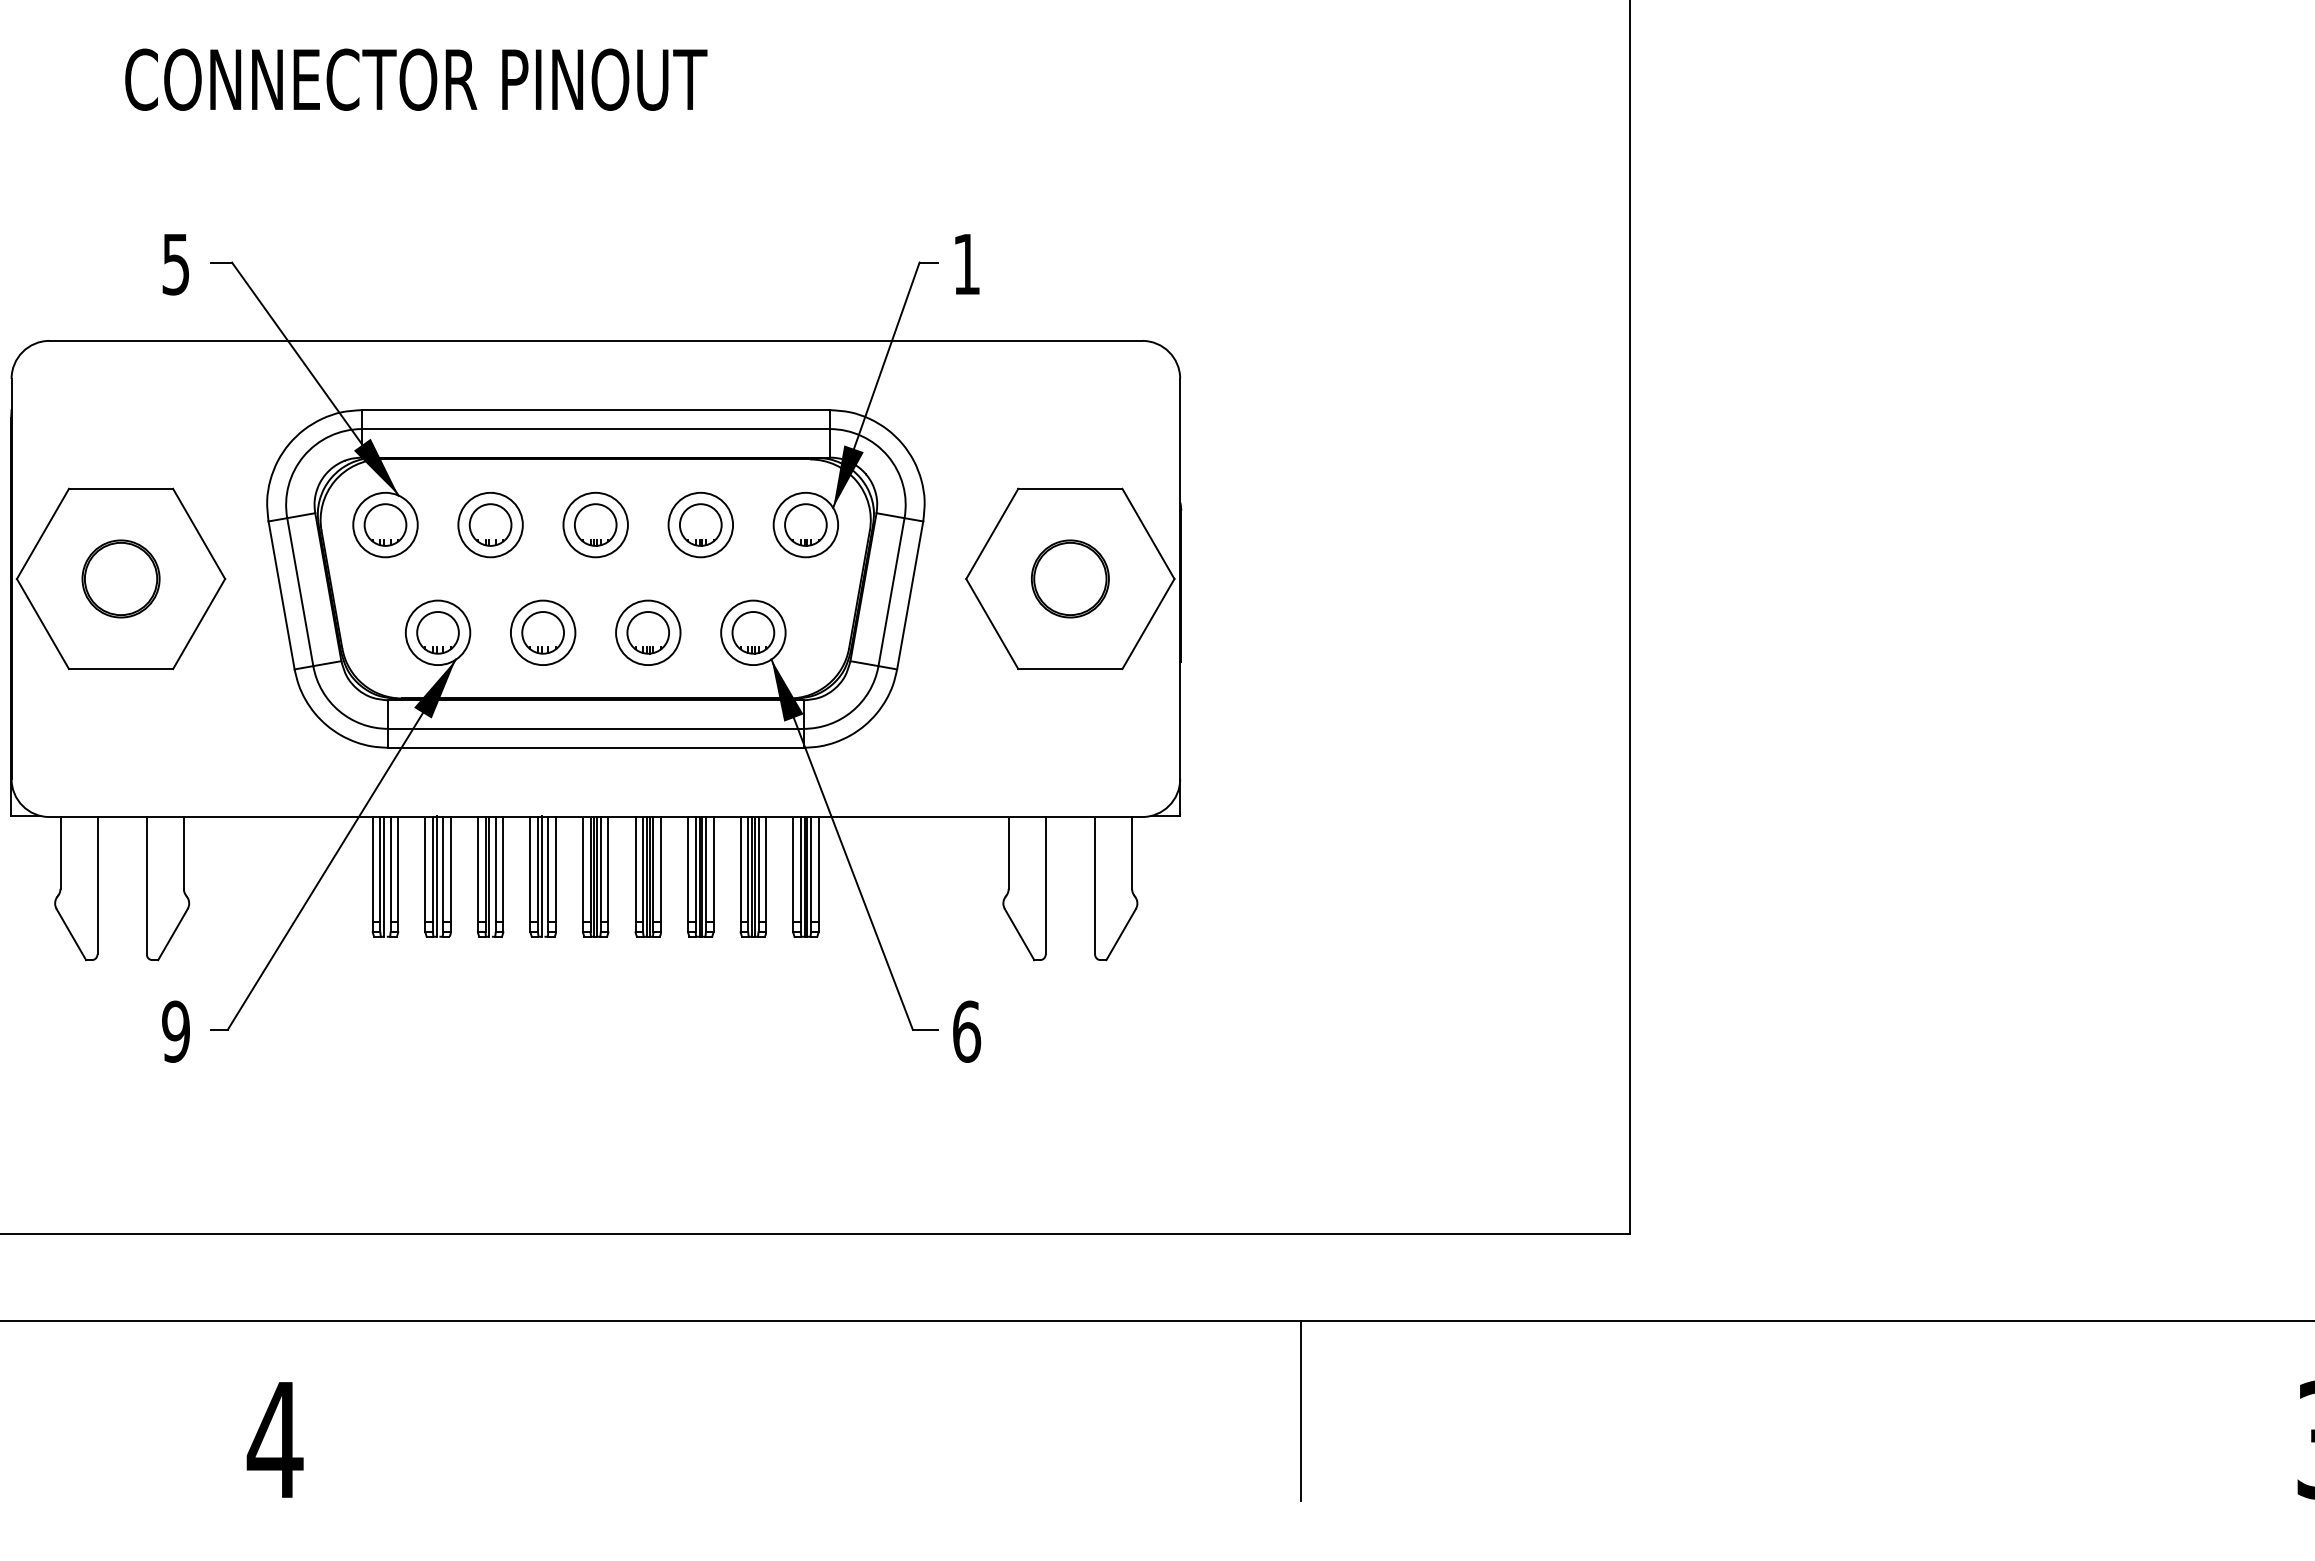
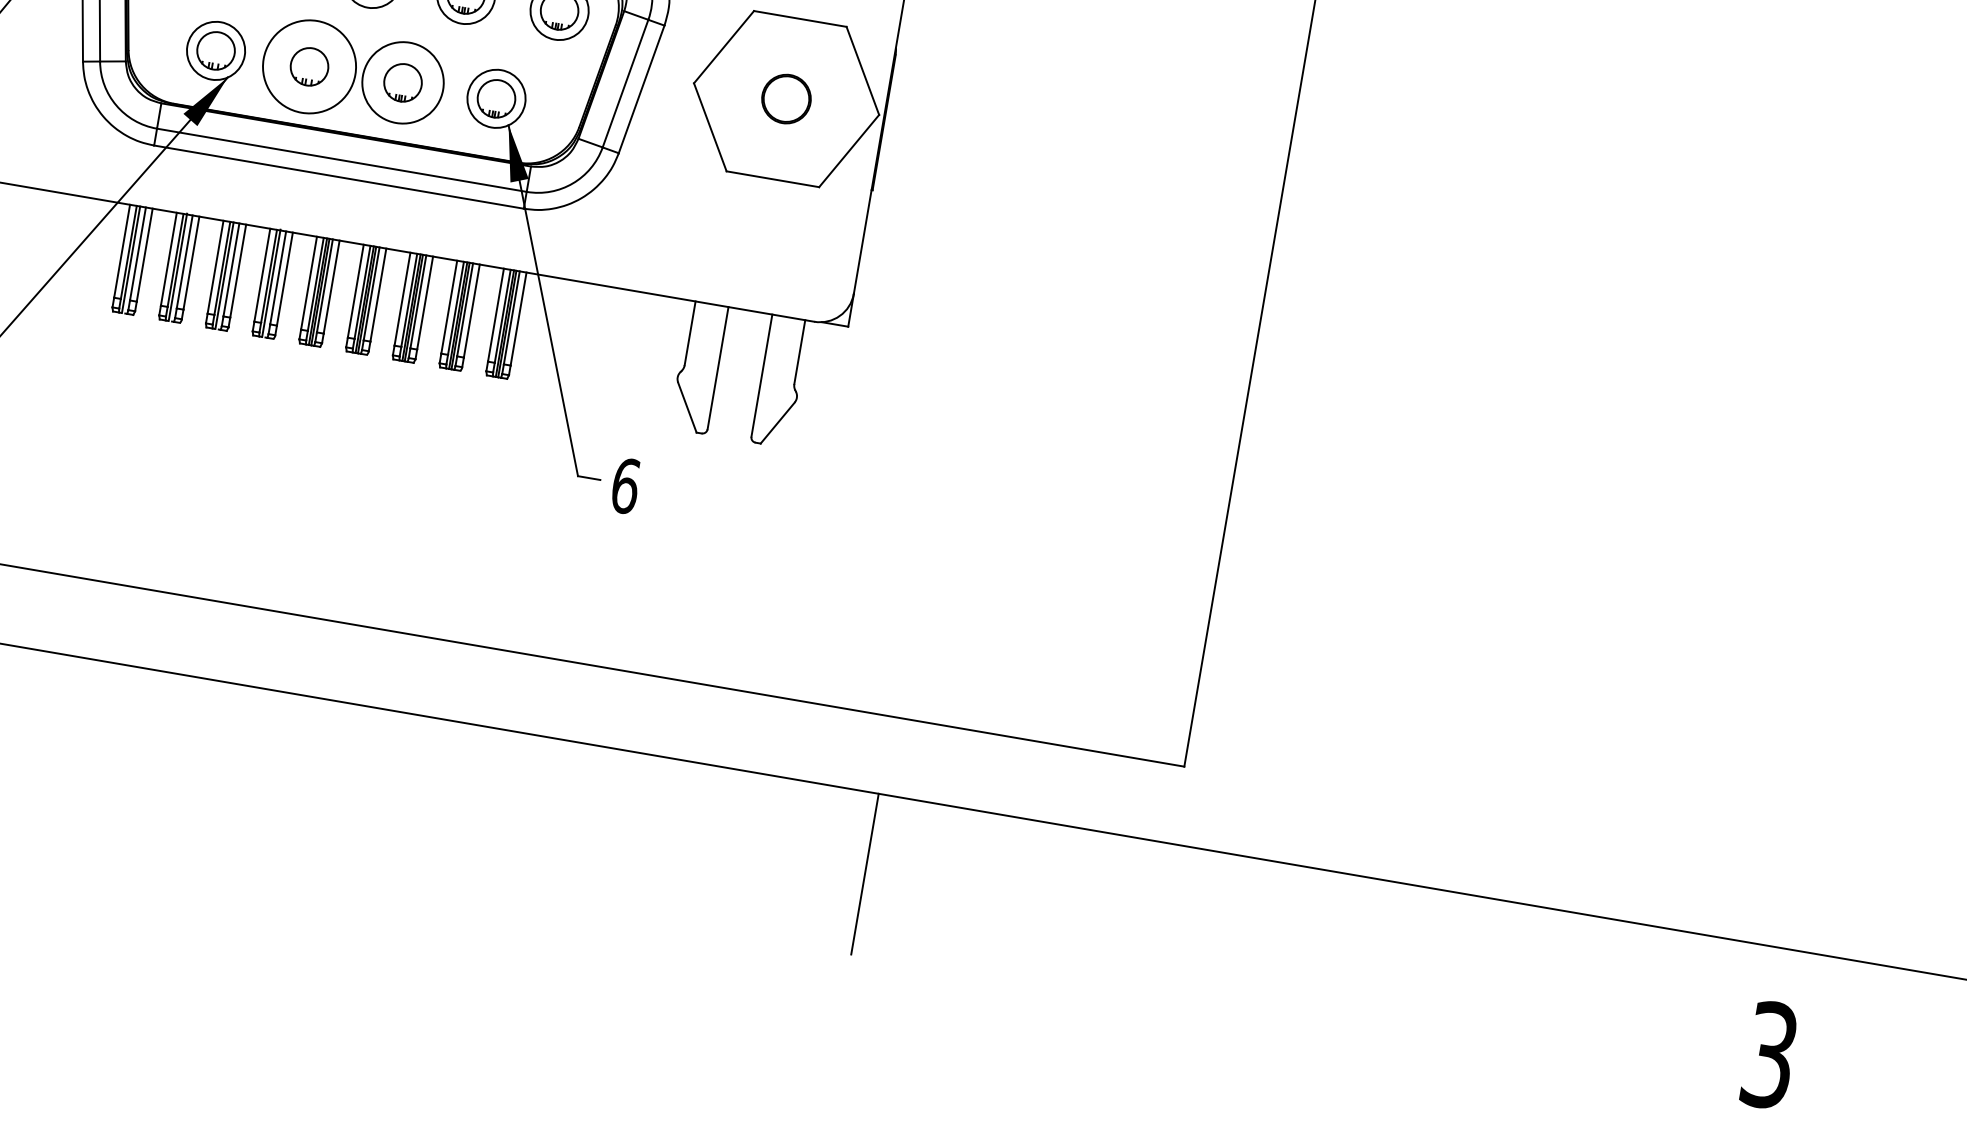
part: (1069, 578) -> (785, 98), size x0.7
circle: (542, 632) -> (309, 66), size x1.6
circle: (648, 632) -> (403, 82), size x1.4

